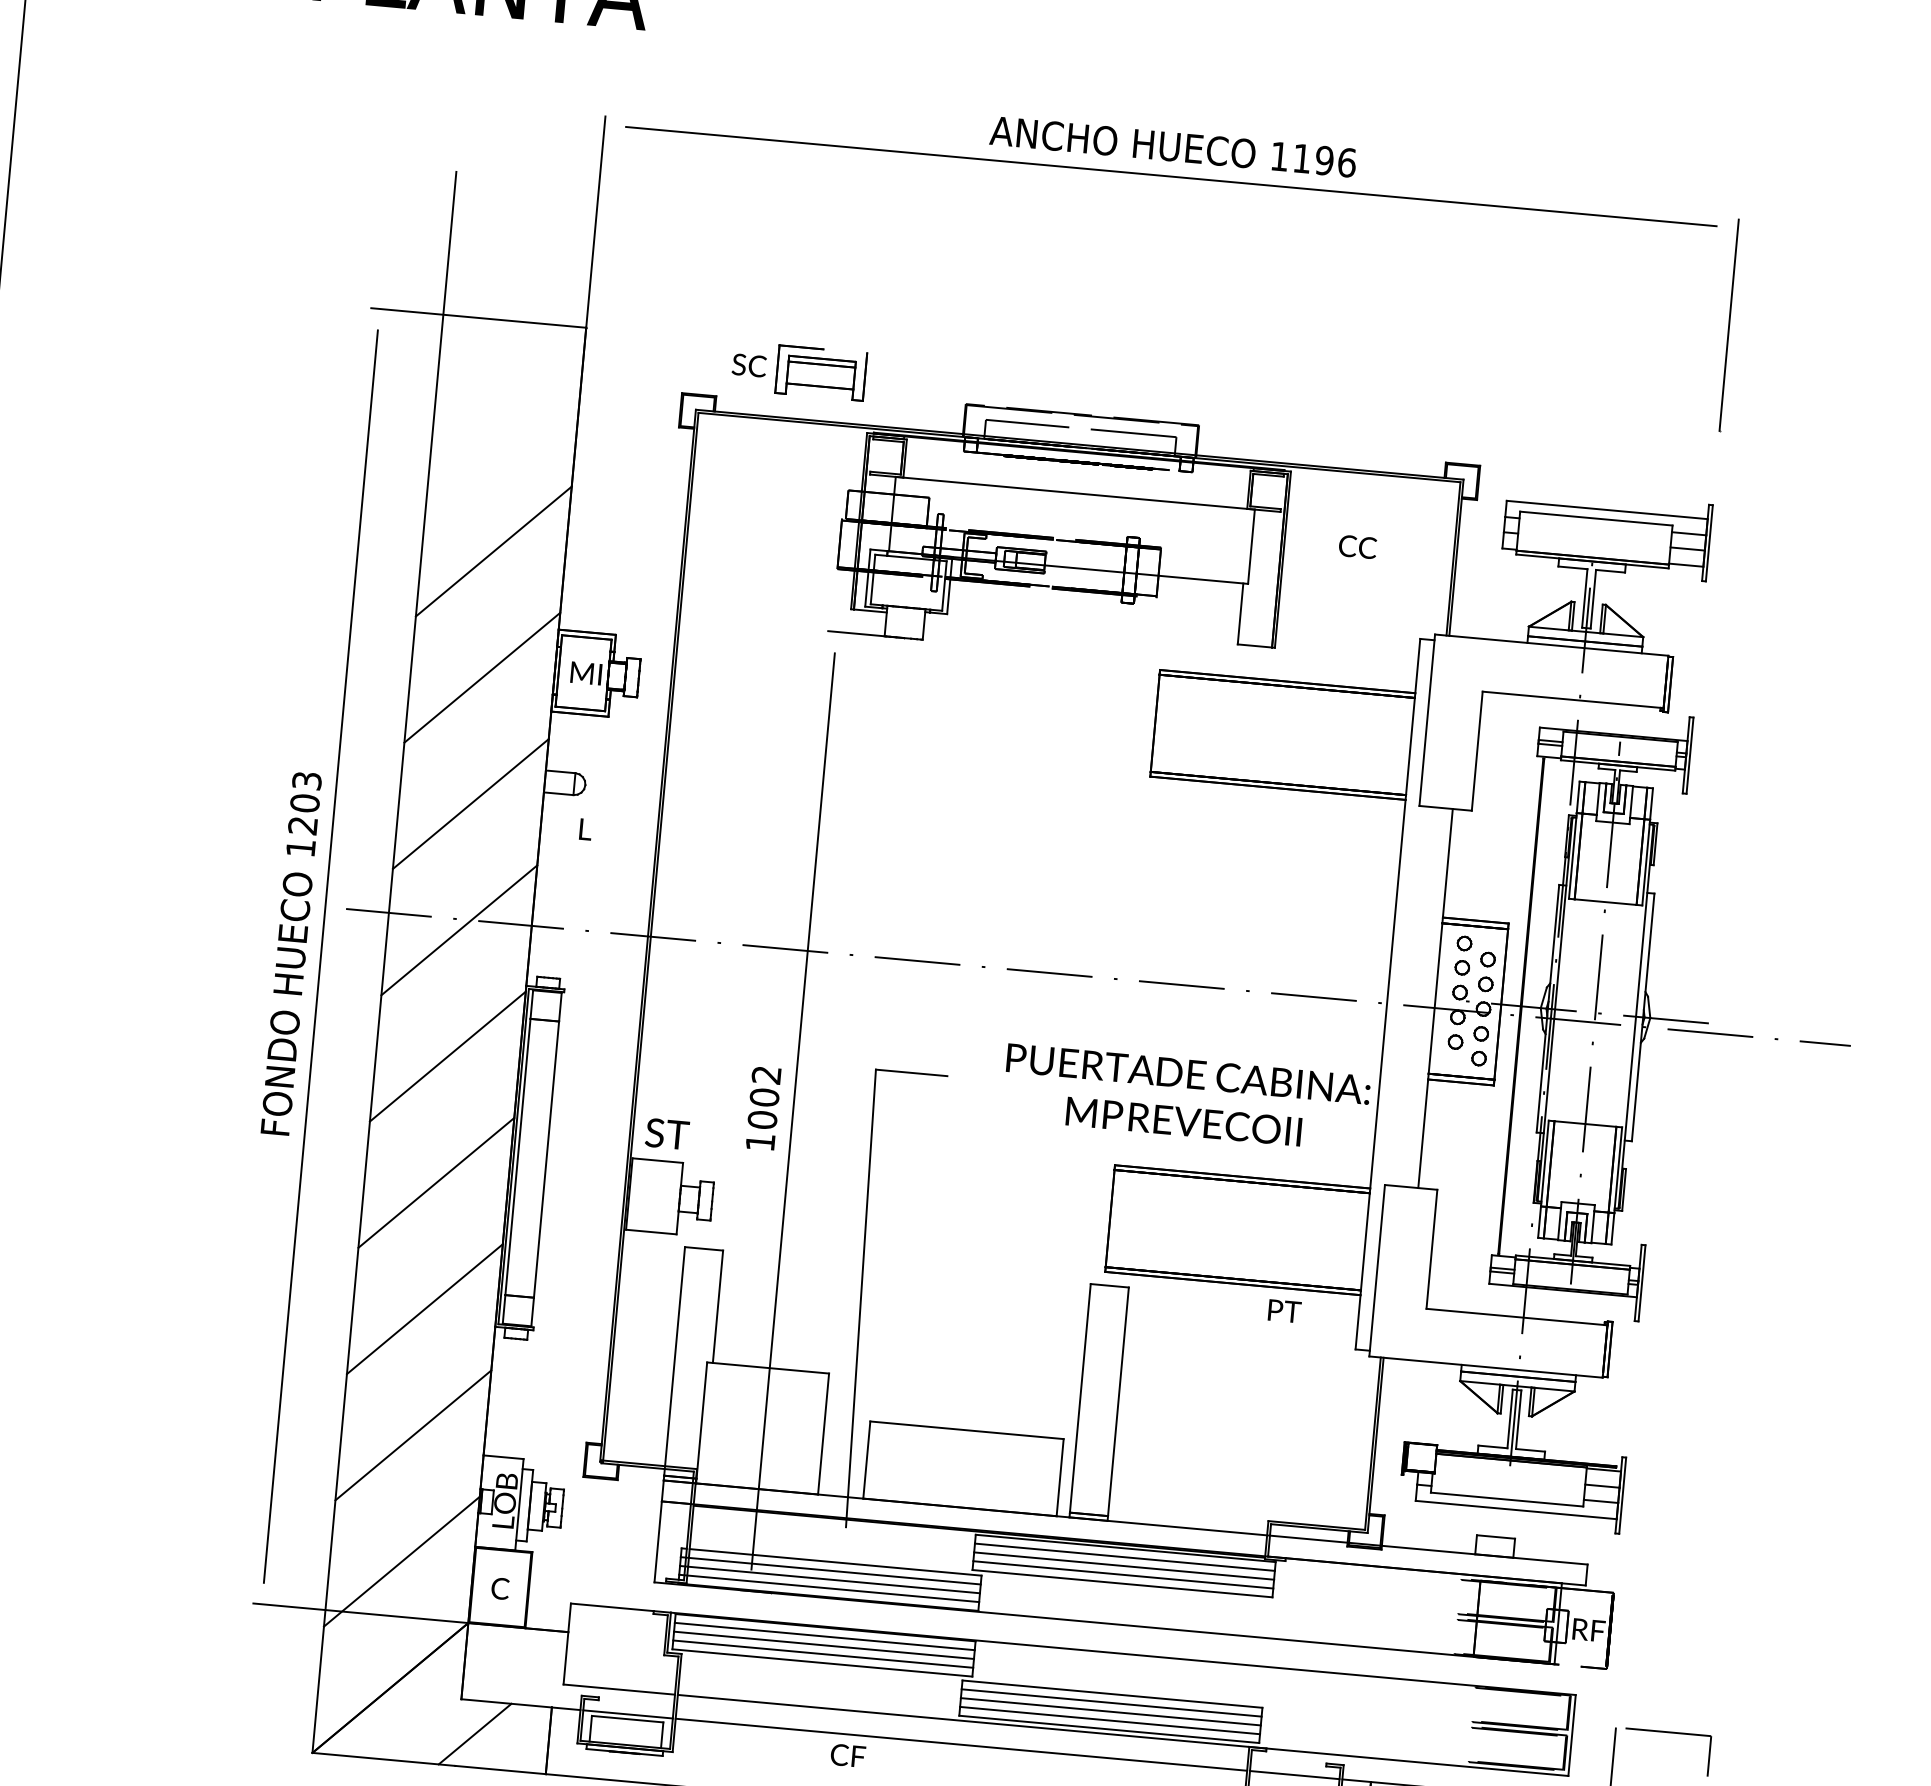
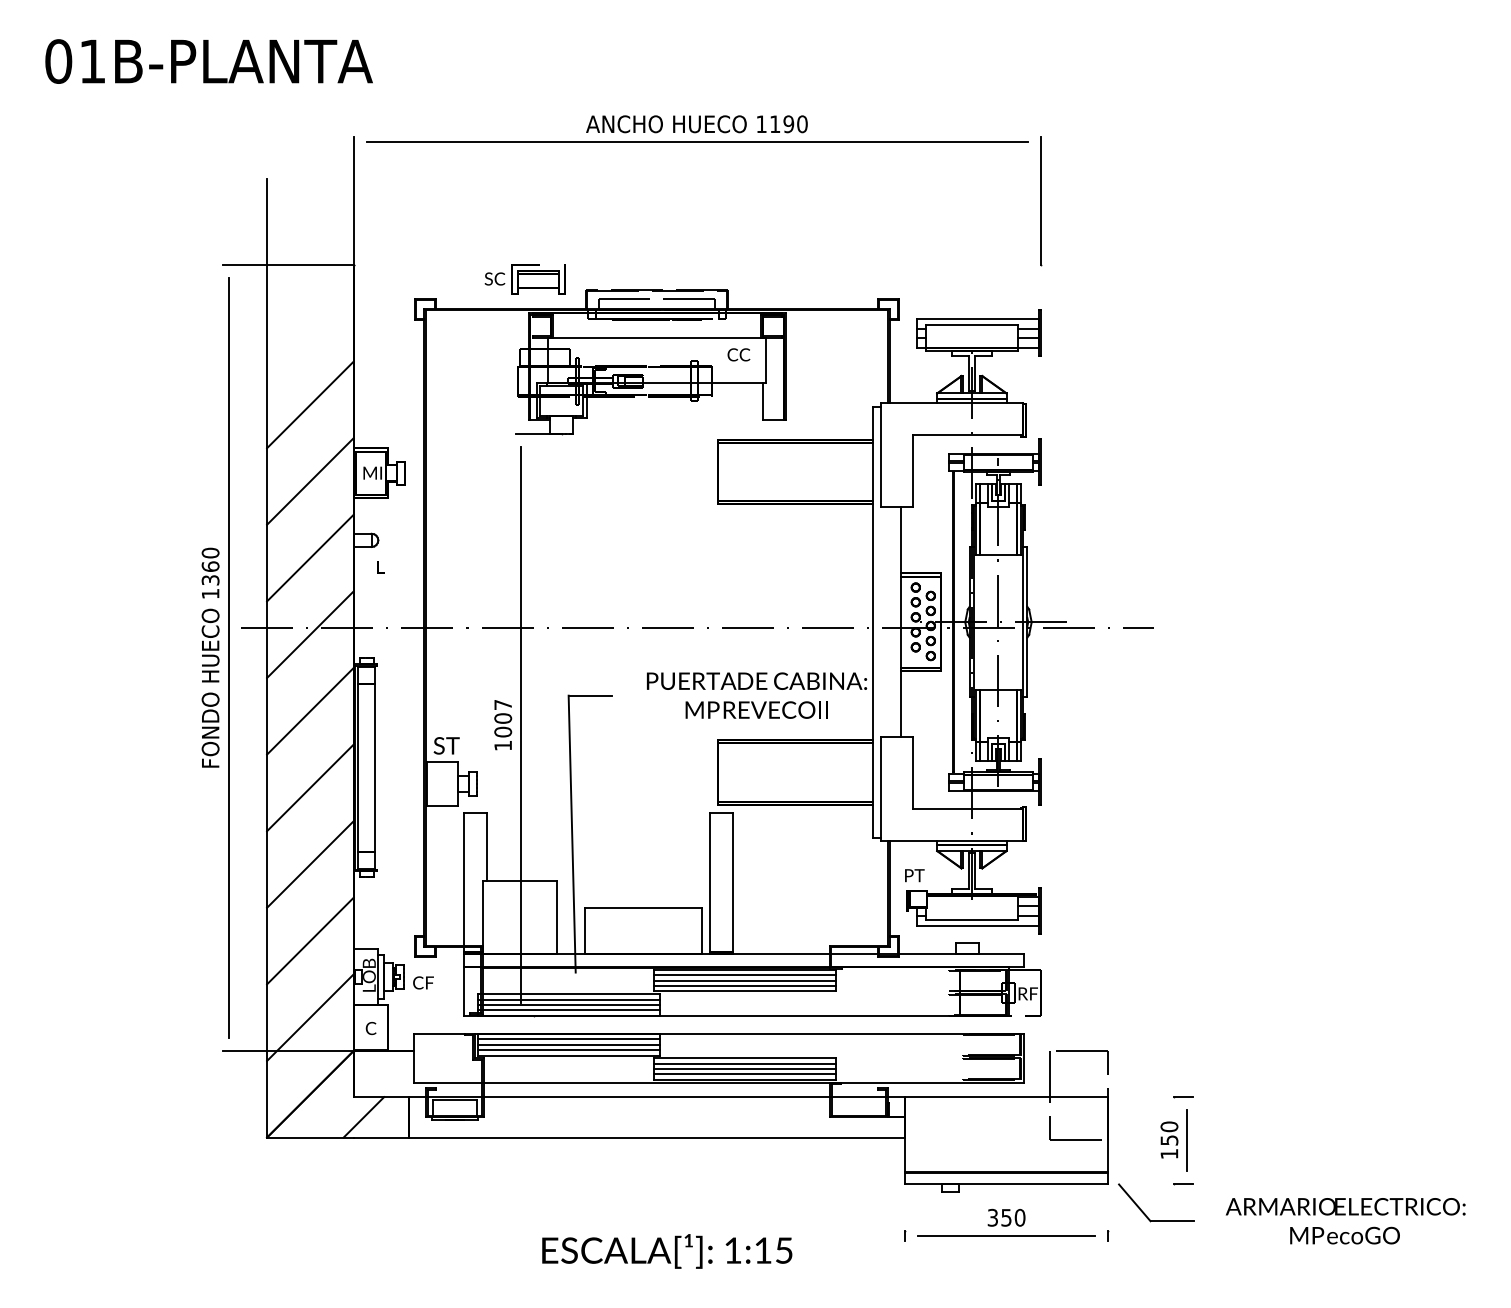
text: (1347, 161) -> (802, 123), 1196 -> 1190
part: (797, 370) -> (524, 279), moved
text: (1357, 546) -> (738, 354), moved
text: (304, 802) -> (210, 566), 1203 -> 1360
text: (765, 1075) -> (502, 705), 1002 -> 1007
text: (1284, 1310) -> (914, 875), moved
text: (848, 1755) -> (423, 982), moved

